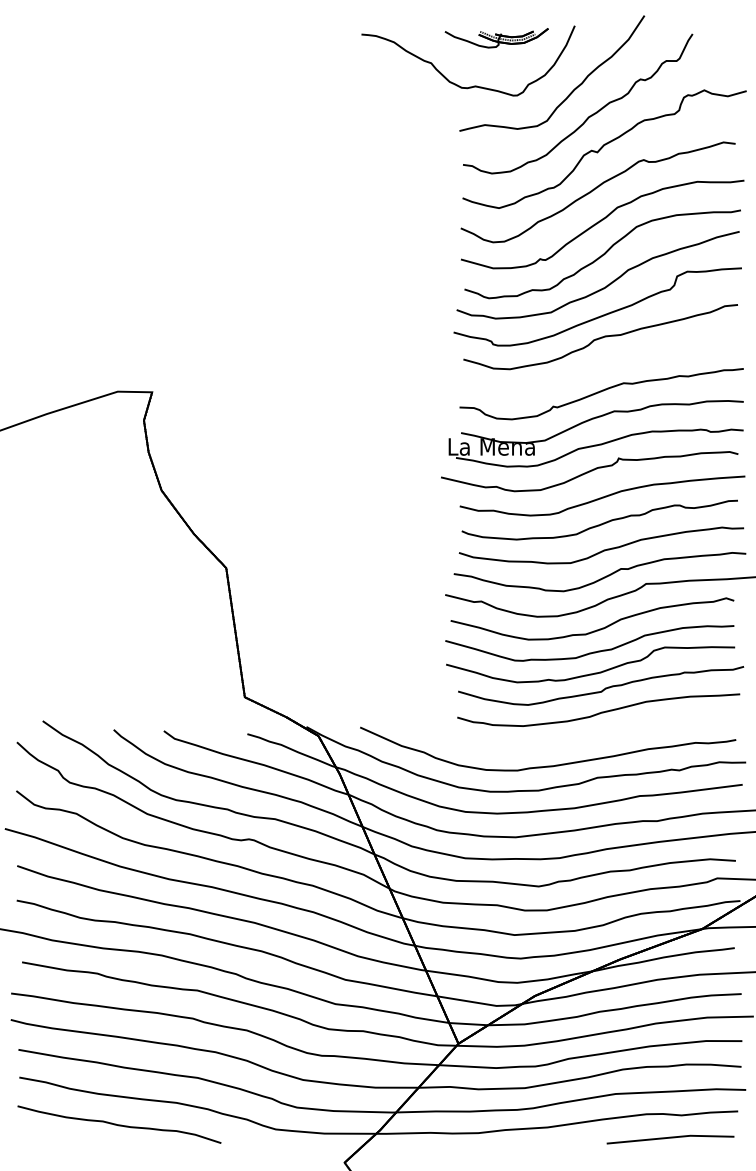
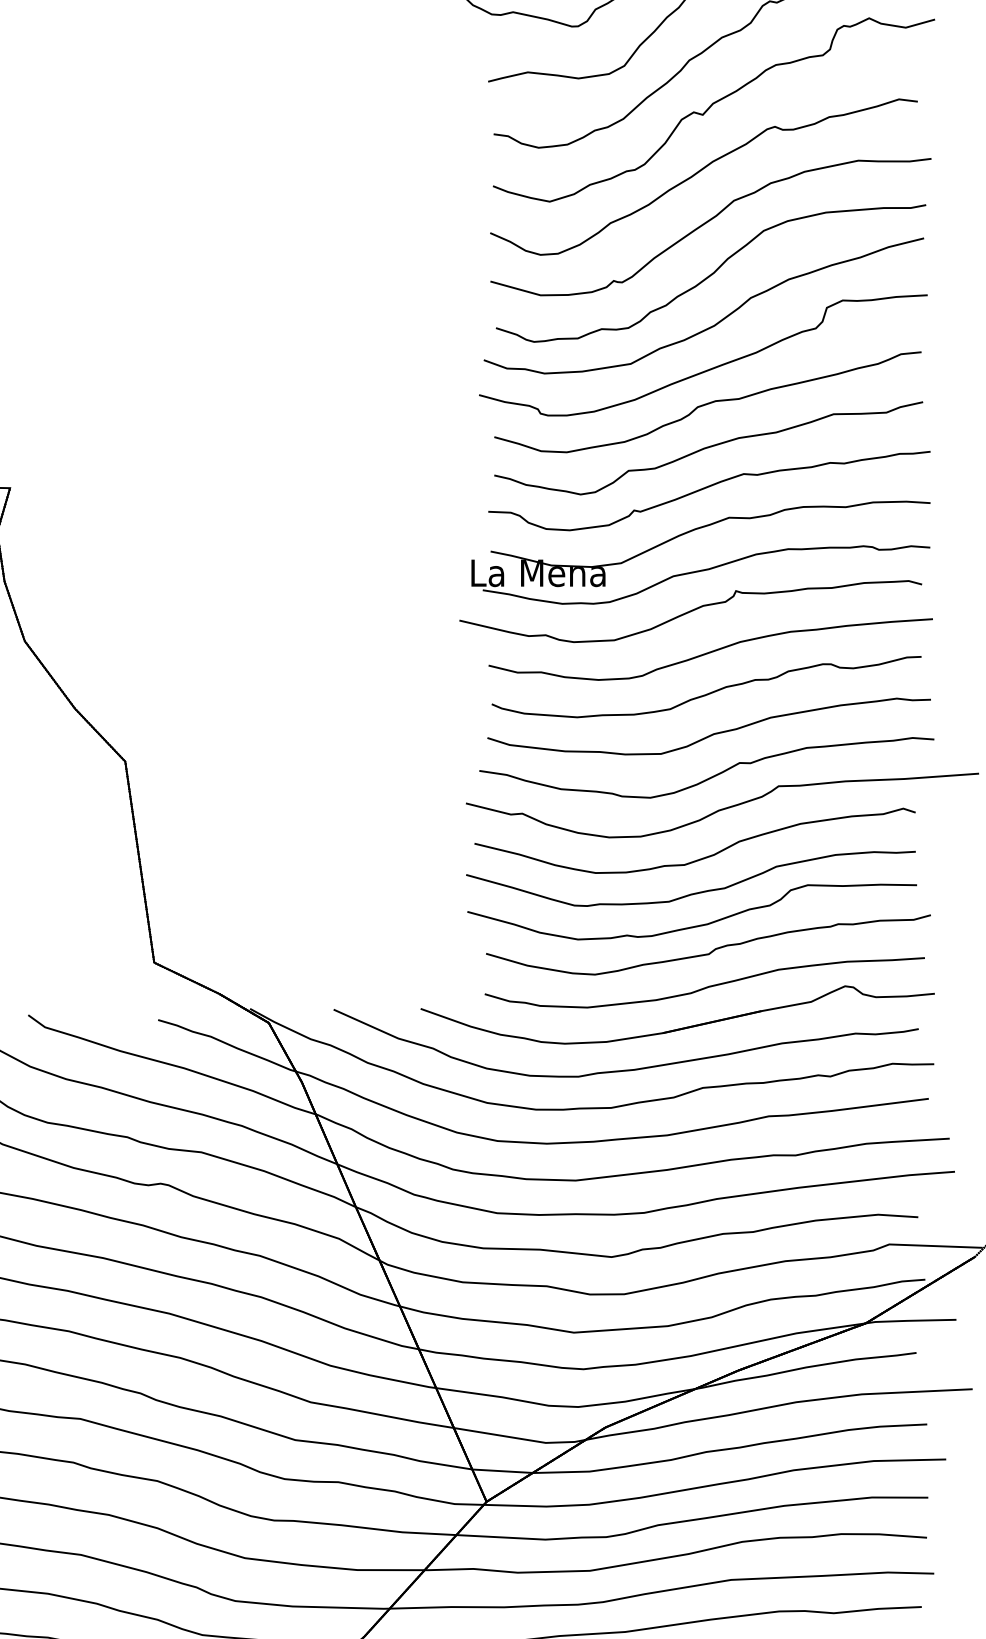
part: (601, 366) -> (709, 448), added
part: (584, 738) -> (682, 1026), added

